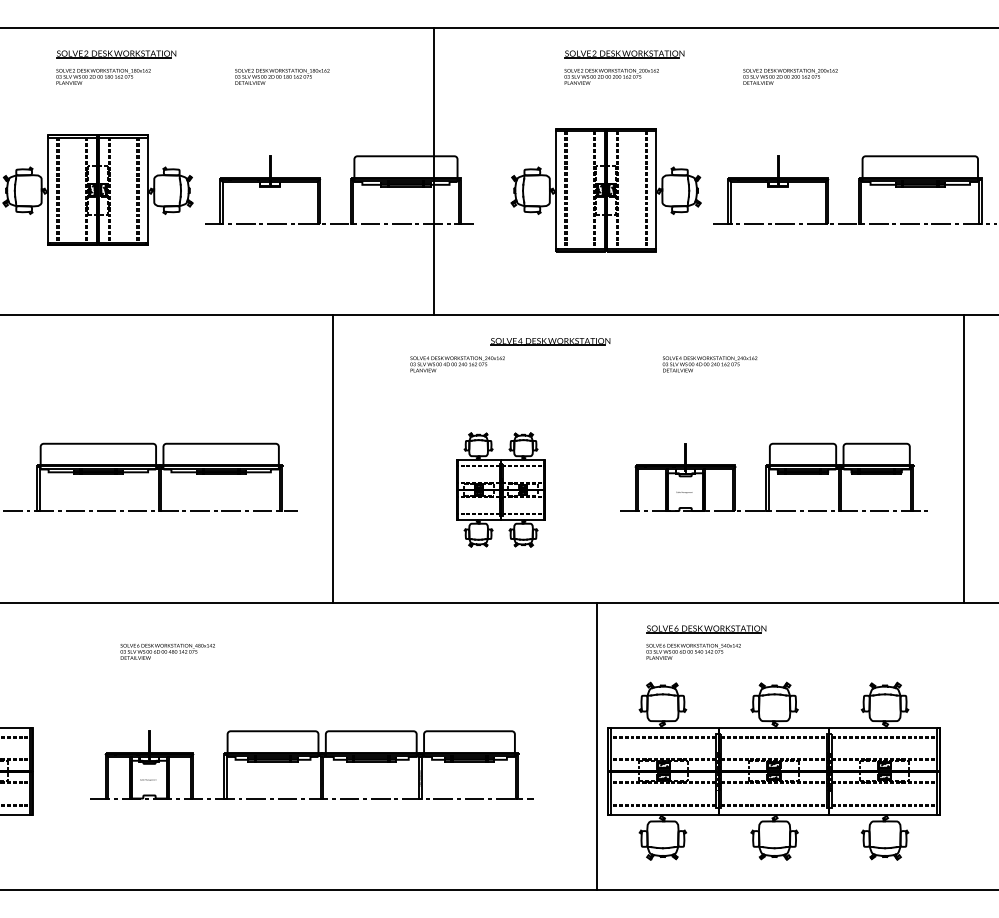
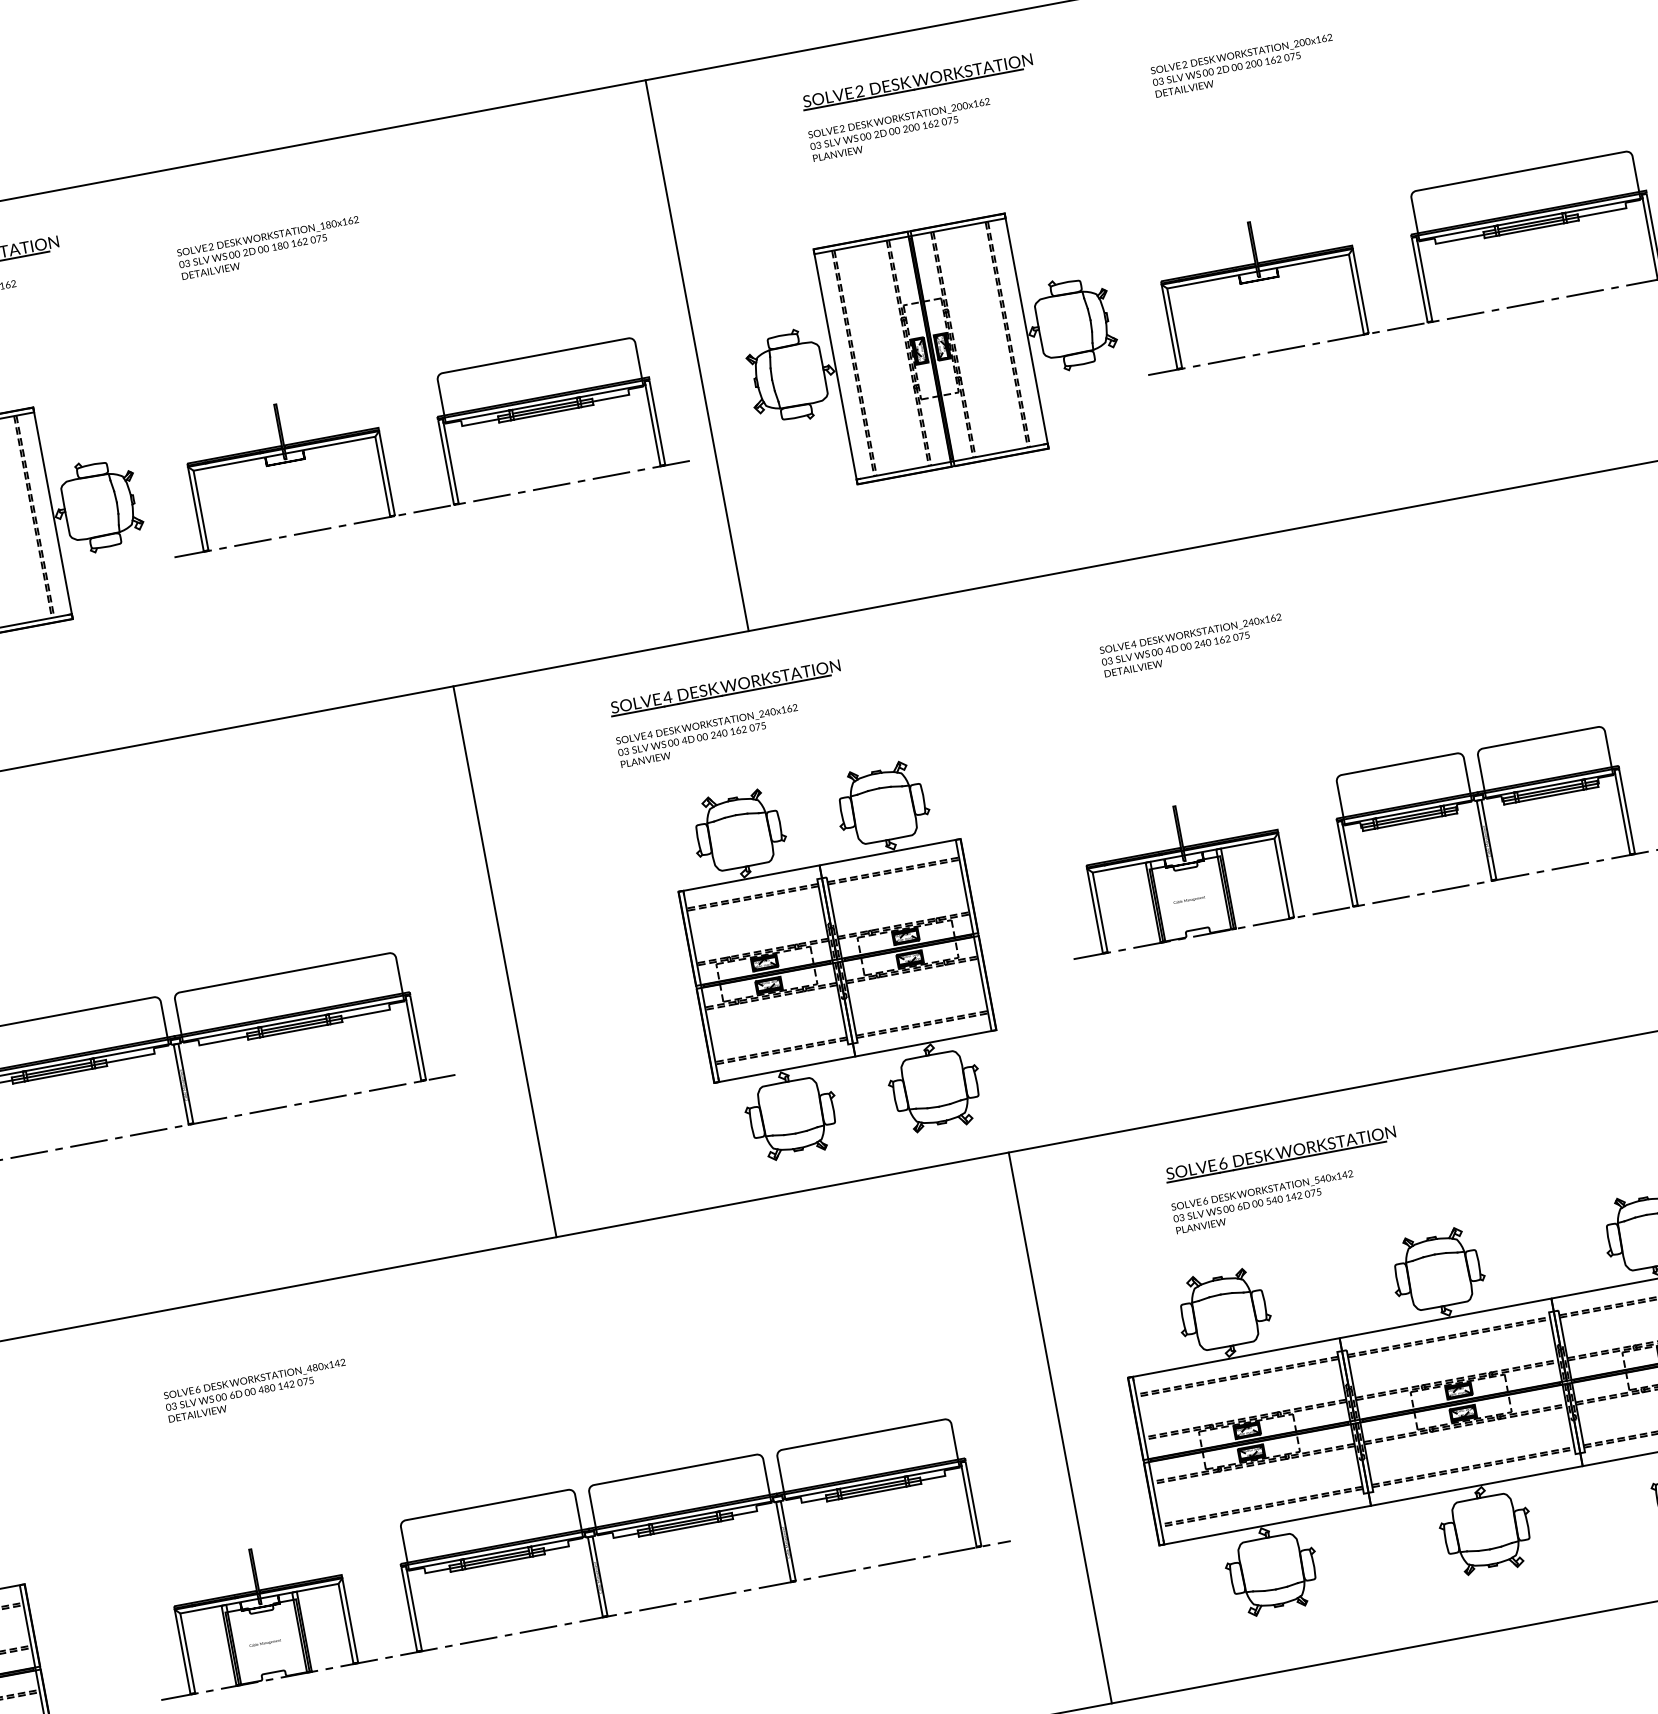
line: (433, 171) -> (697, 355), moved
part: (550, 341) -> (725, 687), moved
part: (500, 489) -> (836, 960), size x1.67
line: (597, 746) -> (1060, 1427), moved

